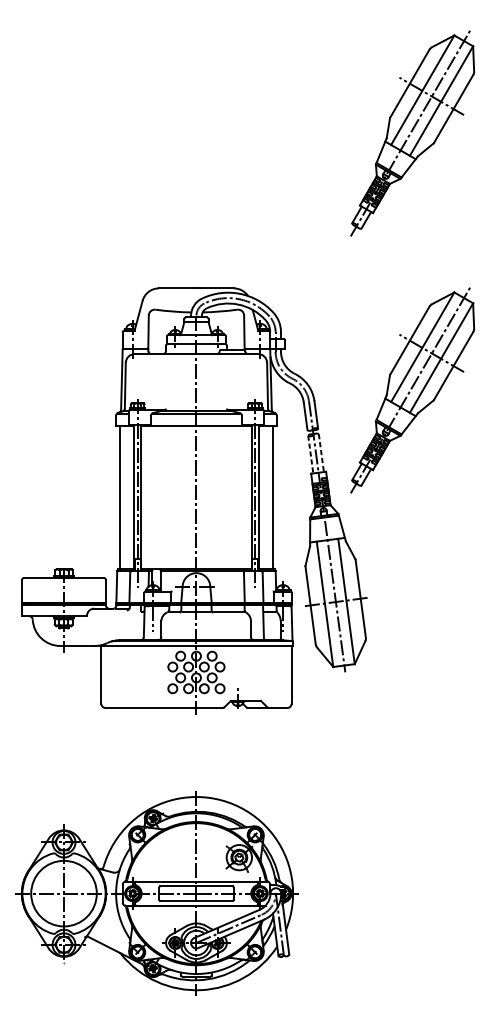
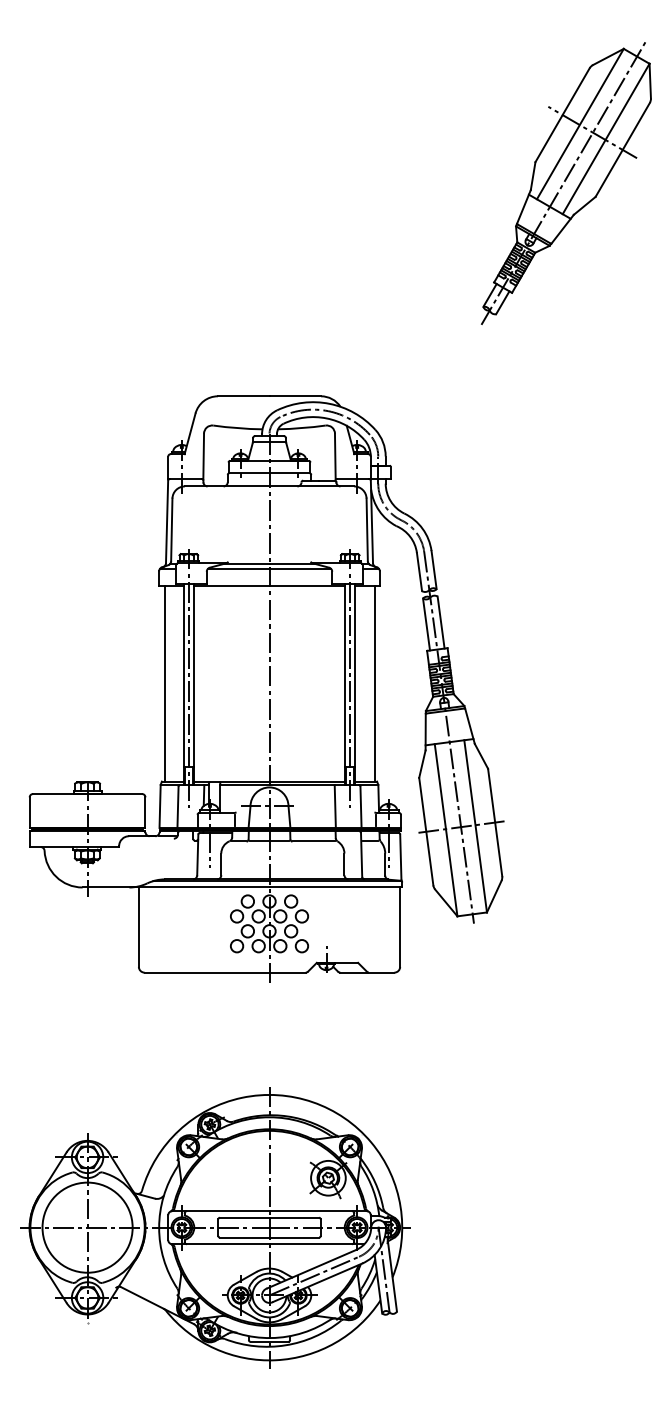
part: (412, 390) -> (566, 536), removed
line: (321, 453) -> (441, 623), dashed -> solid
line: (310, 455) -> (426, 625), dashed -> solid

